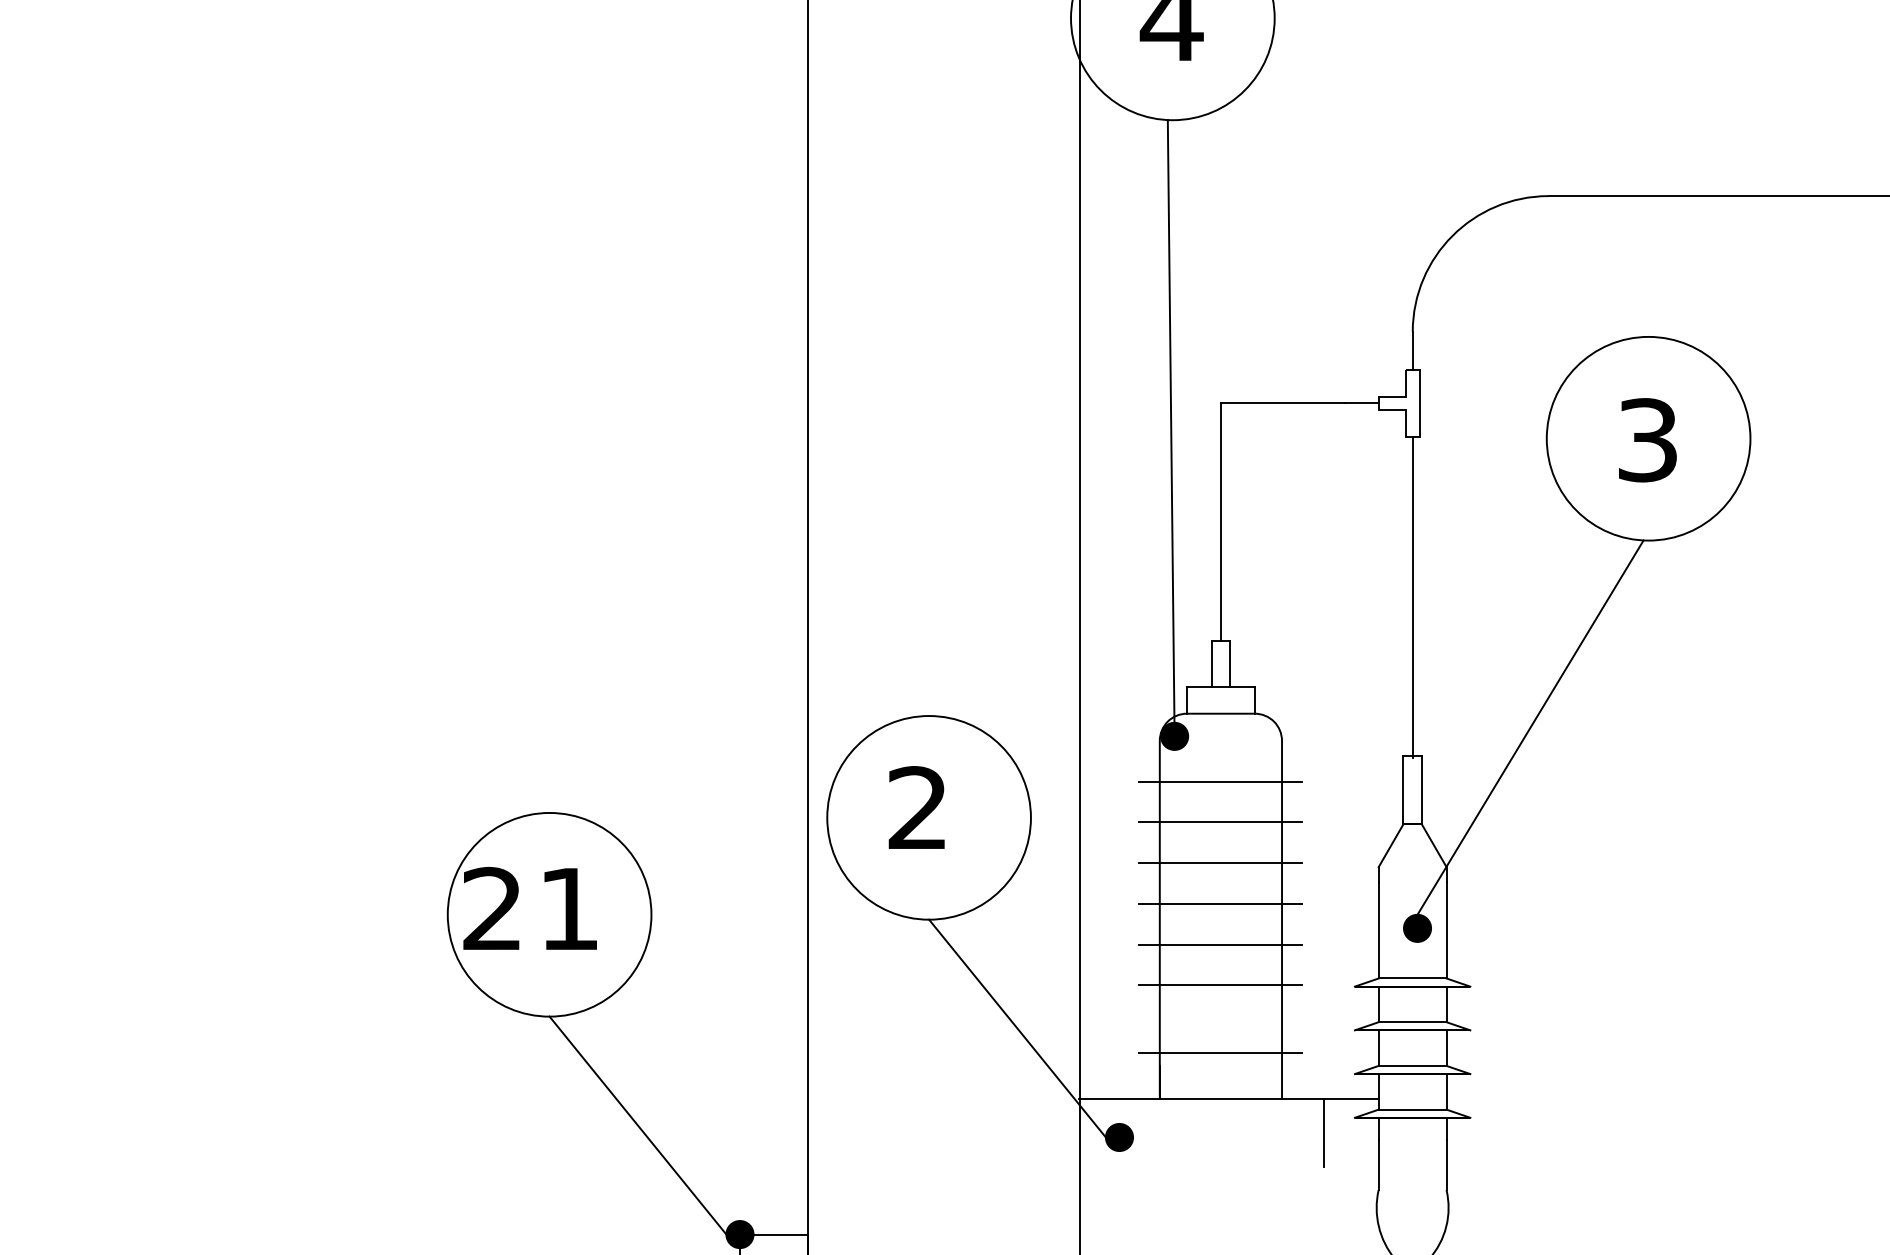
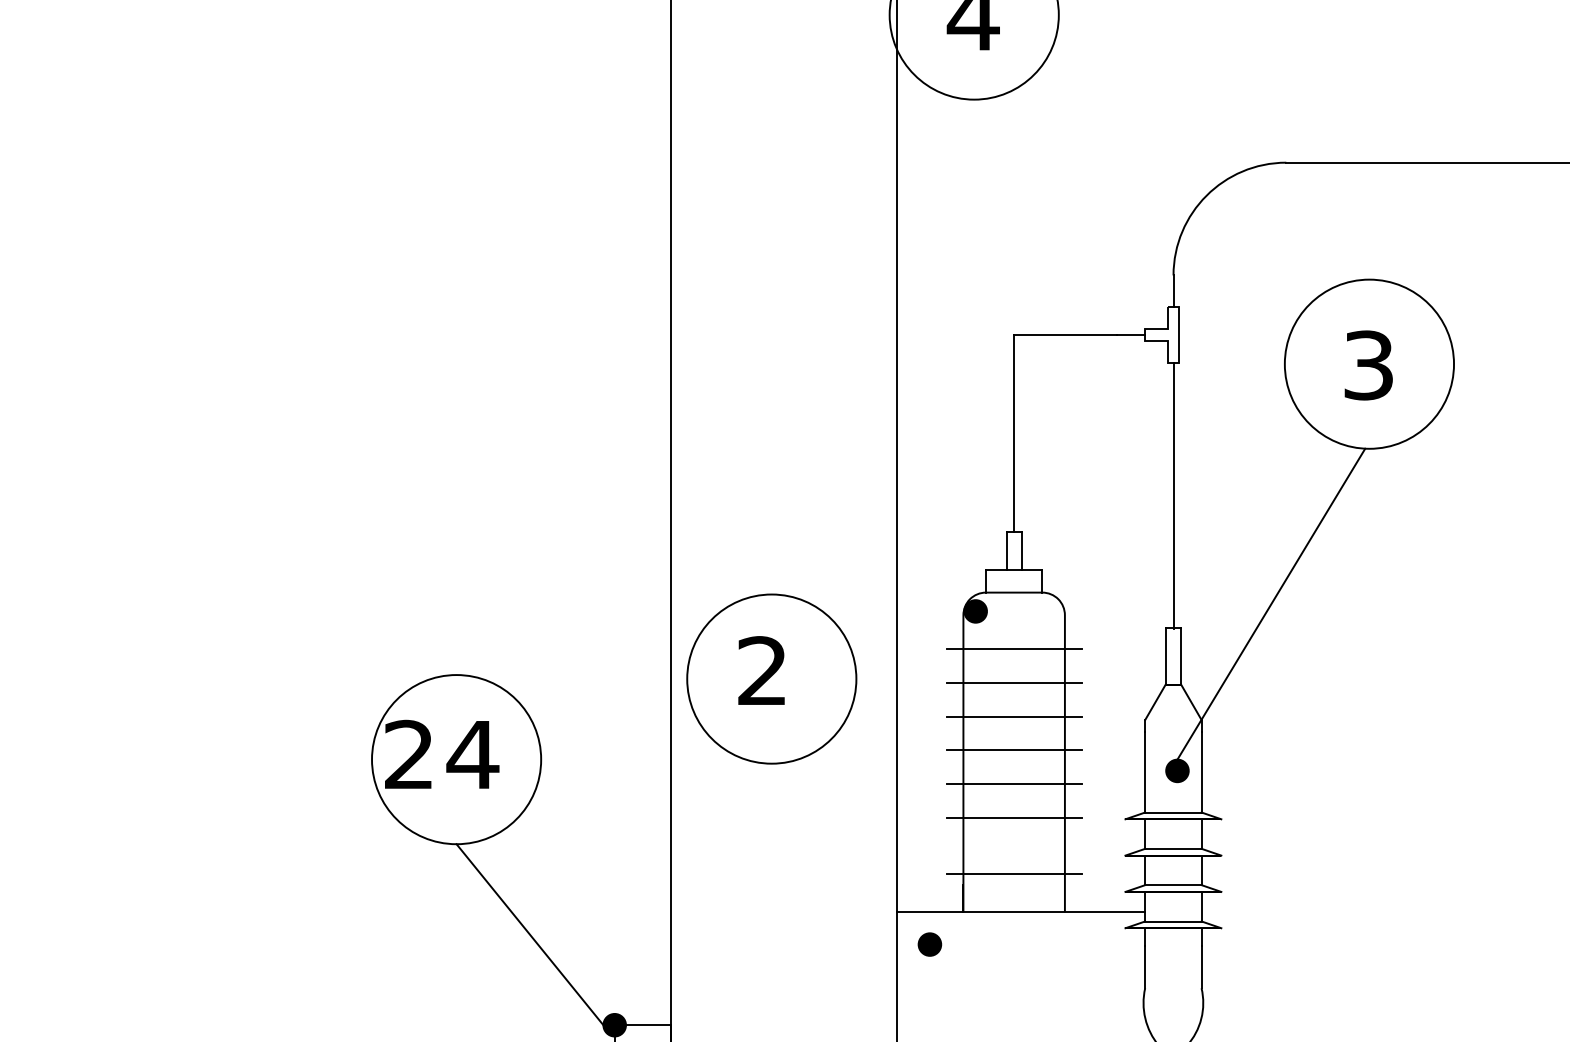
line: (1170, 421) -> (972, 349), removed
text: (569, 908) -> (473, 754), 21 -> 24
line: (1017, 1028) -> (845, 854), removed
line: (1323, 1132) -> (1099, 940), removed

